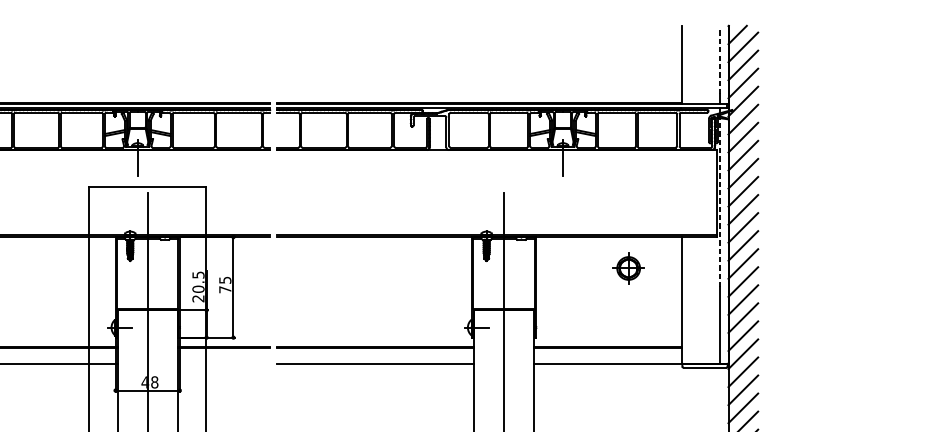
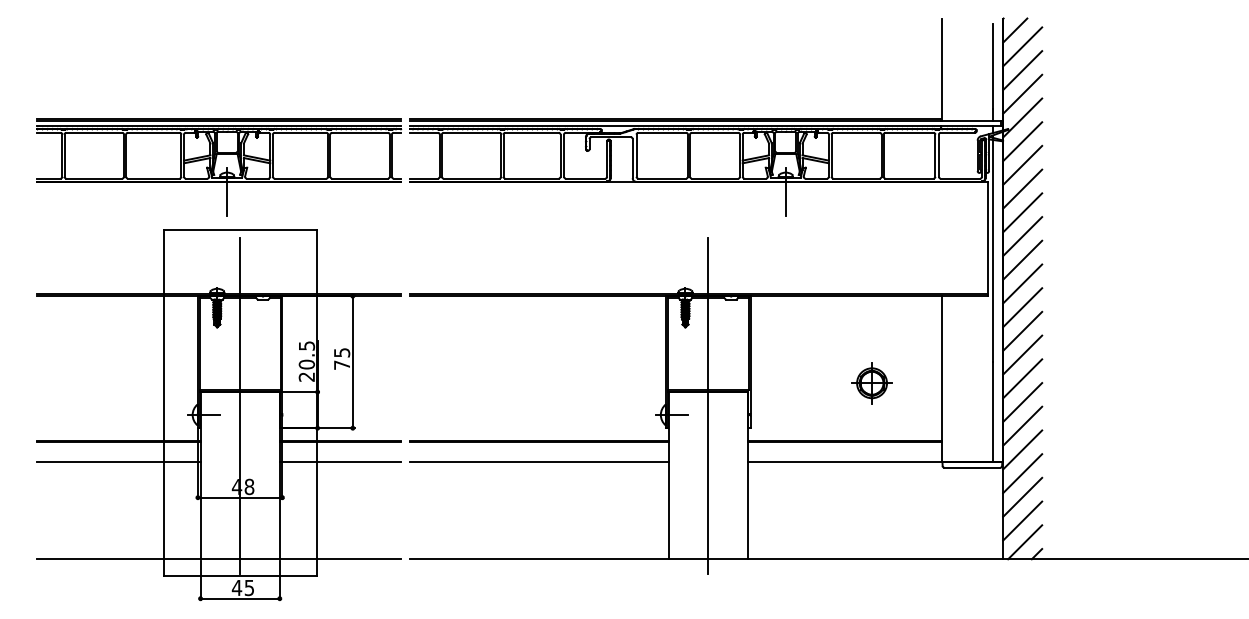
line: (720, 61) -> (992, 65), dashed -> solid
line: (720, 202) -> (992, 250), dashed -> solid
part: (628, 268) -> (871, 383), moved
line: (224, 363) -> (340, 462), added

